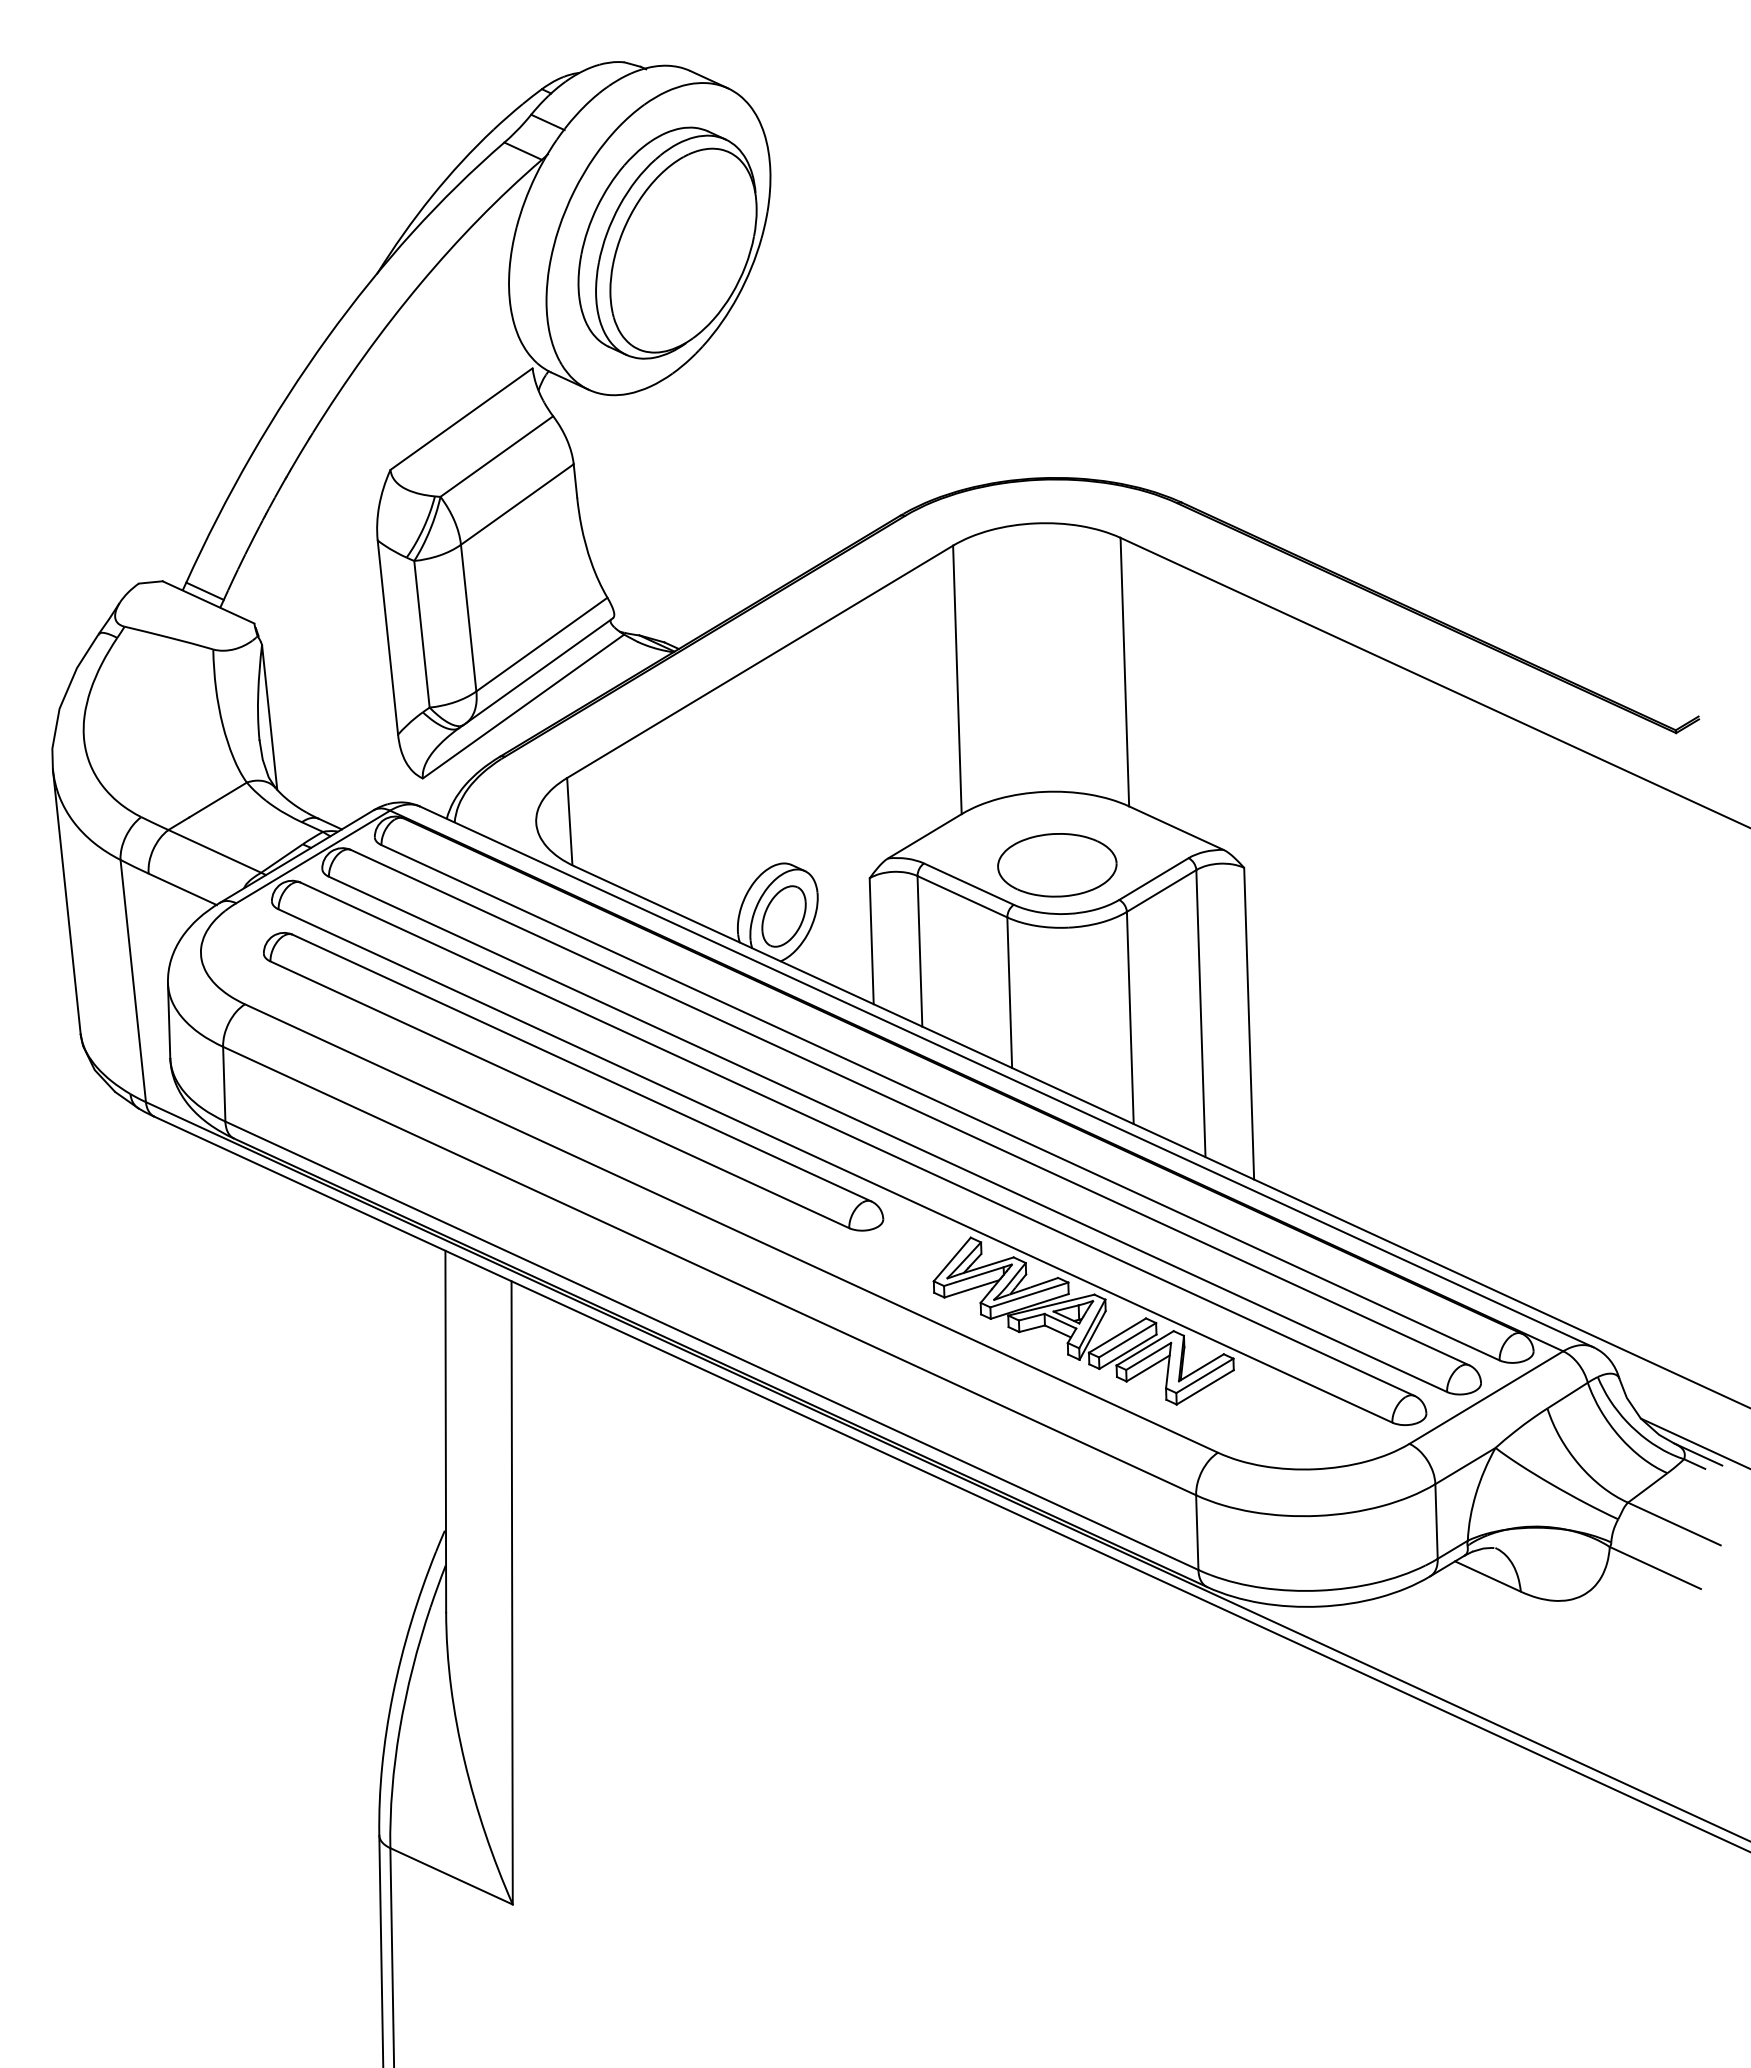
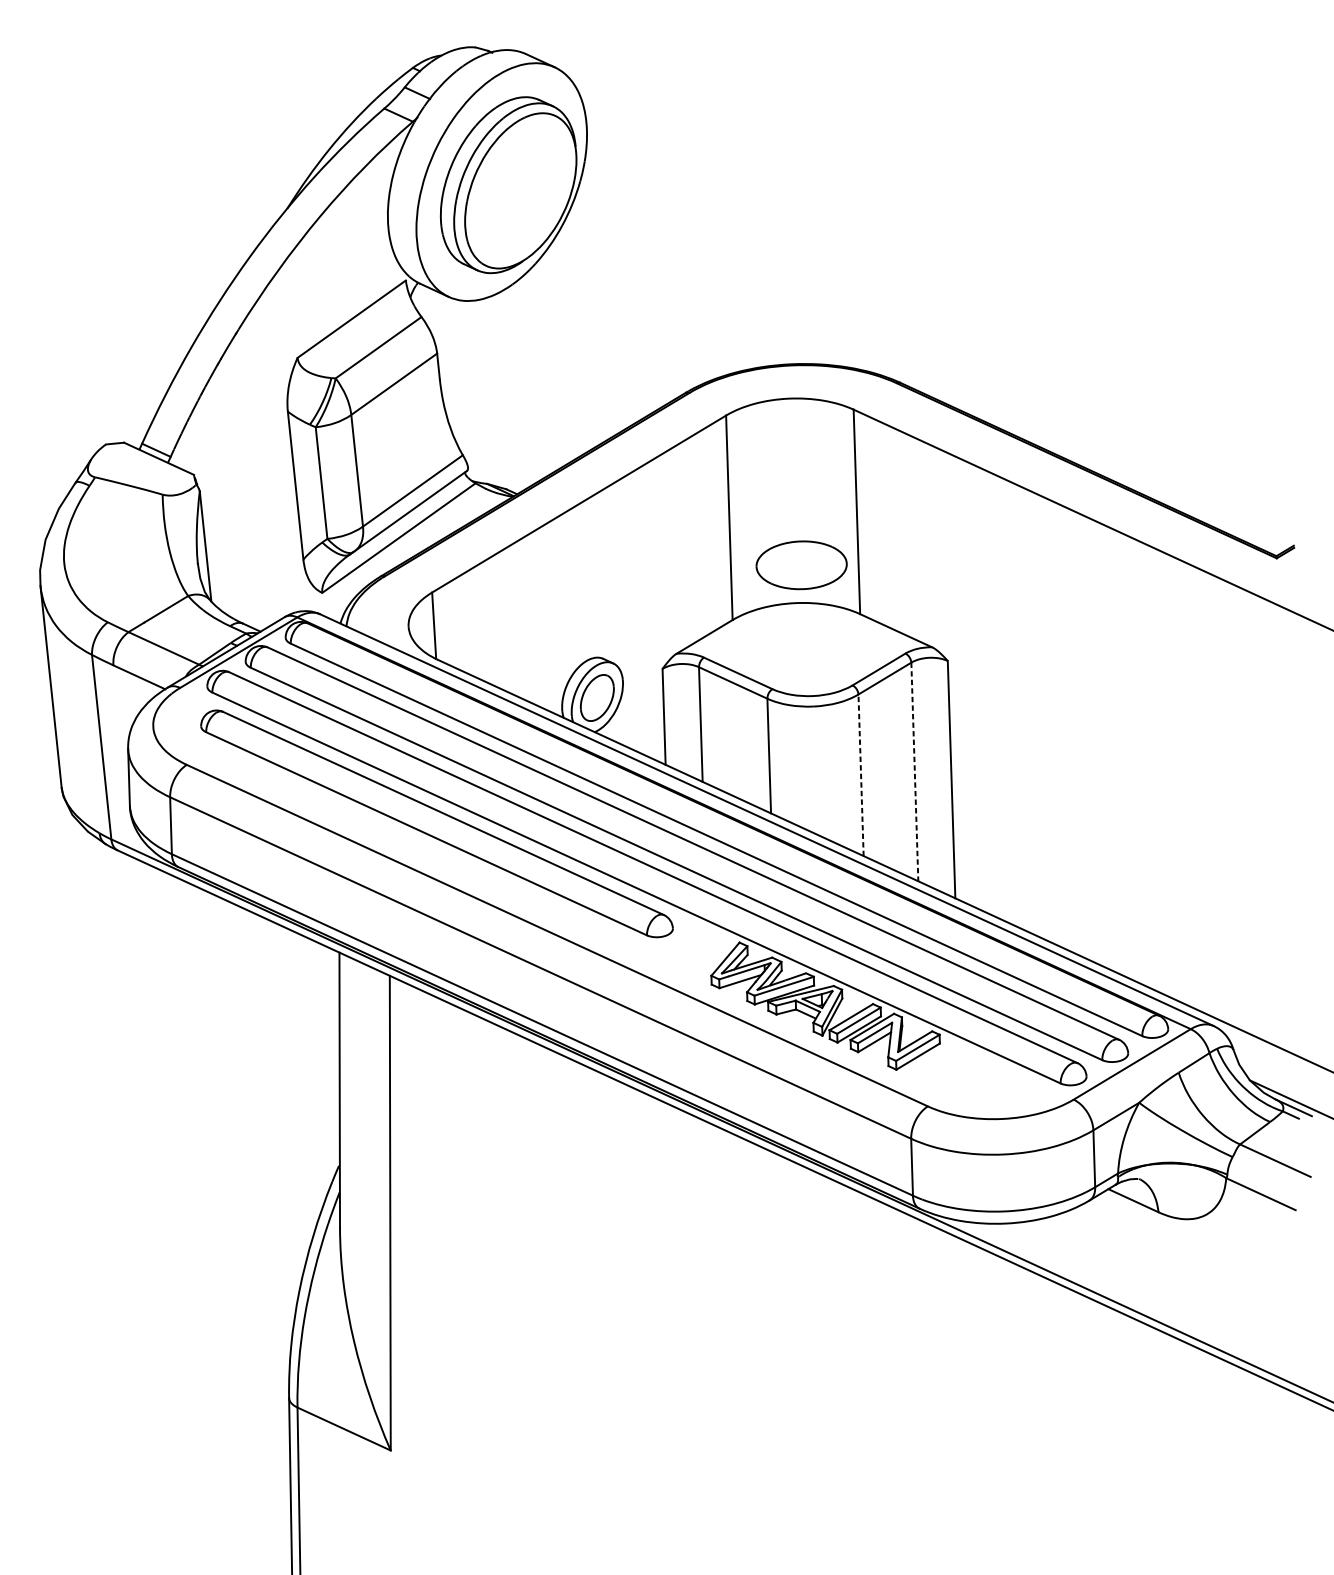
part: (1057, 865) -> (801, 565), moved
line: (1200, 1013) -> (914, 771), solid -> dashed
line: (1130, 1017) -> (861, 774), solid -> dashed

